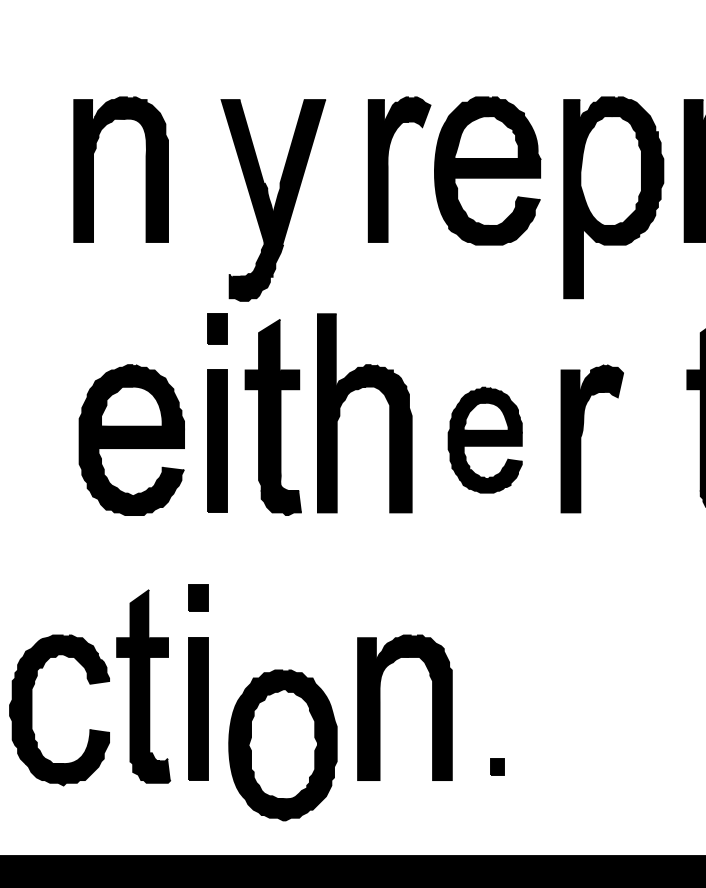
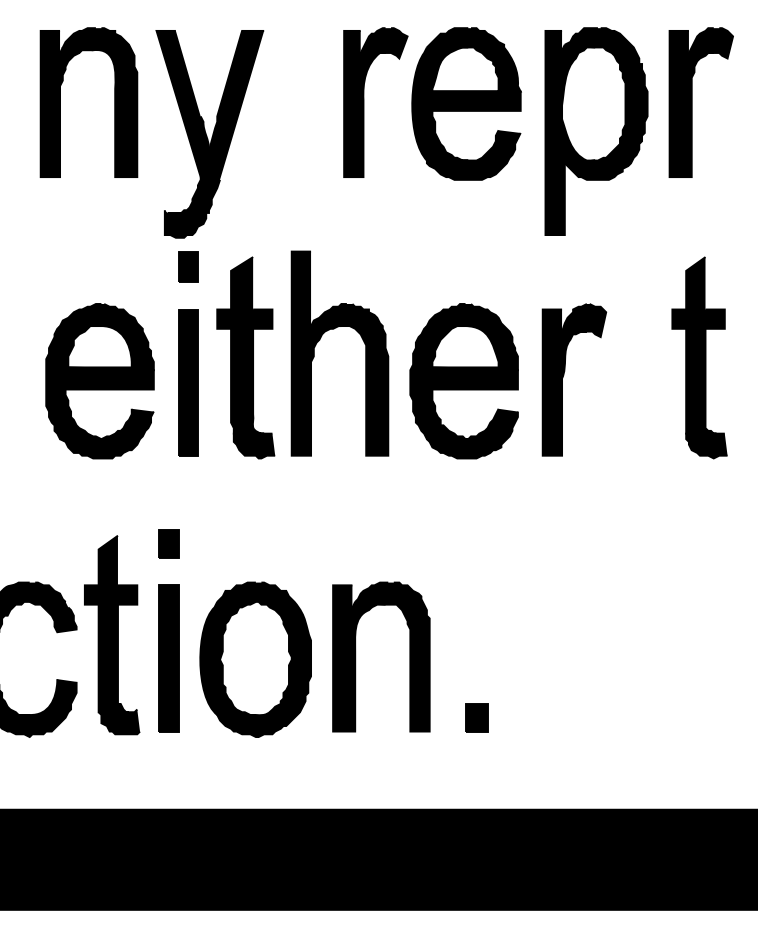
part: (273, 200) -> (209, 134), moved
part: (484, 440) -> (463, 381), size x1.43
part: (282, 745) -> (255, 659), moved
part: (497, 766) -> (476, 717), size x1.67

